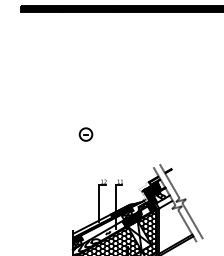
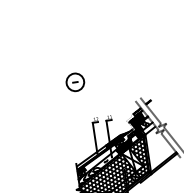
part: (85, 134) -> (74, 82), size x1.67

